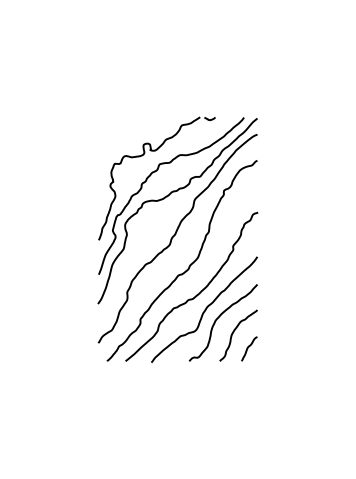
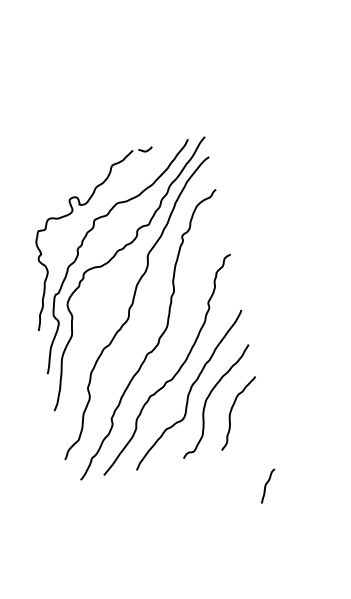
curve: (249, 347) -> (267, 484), moved

